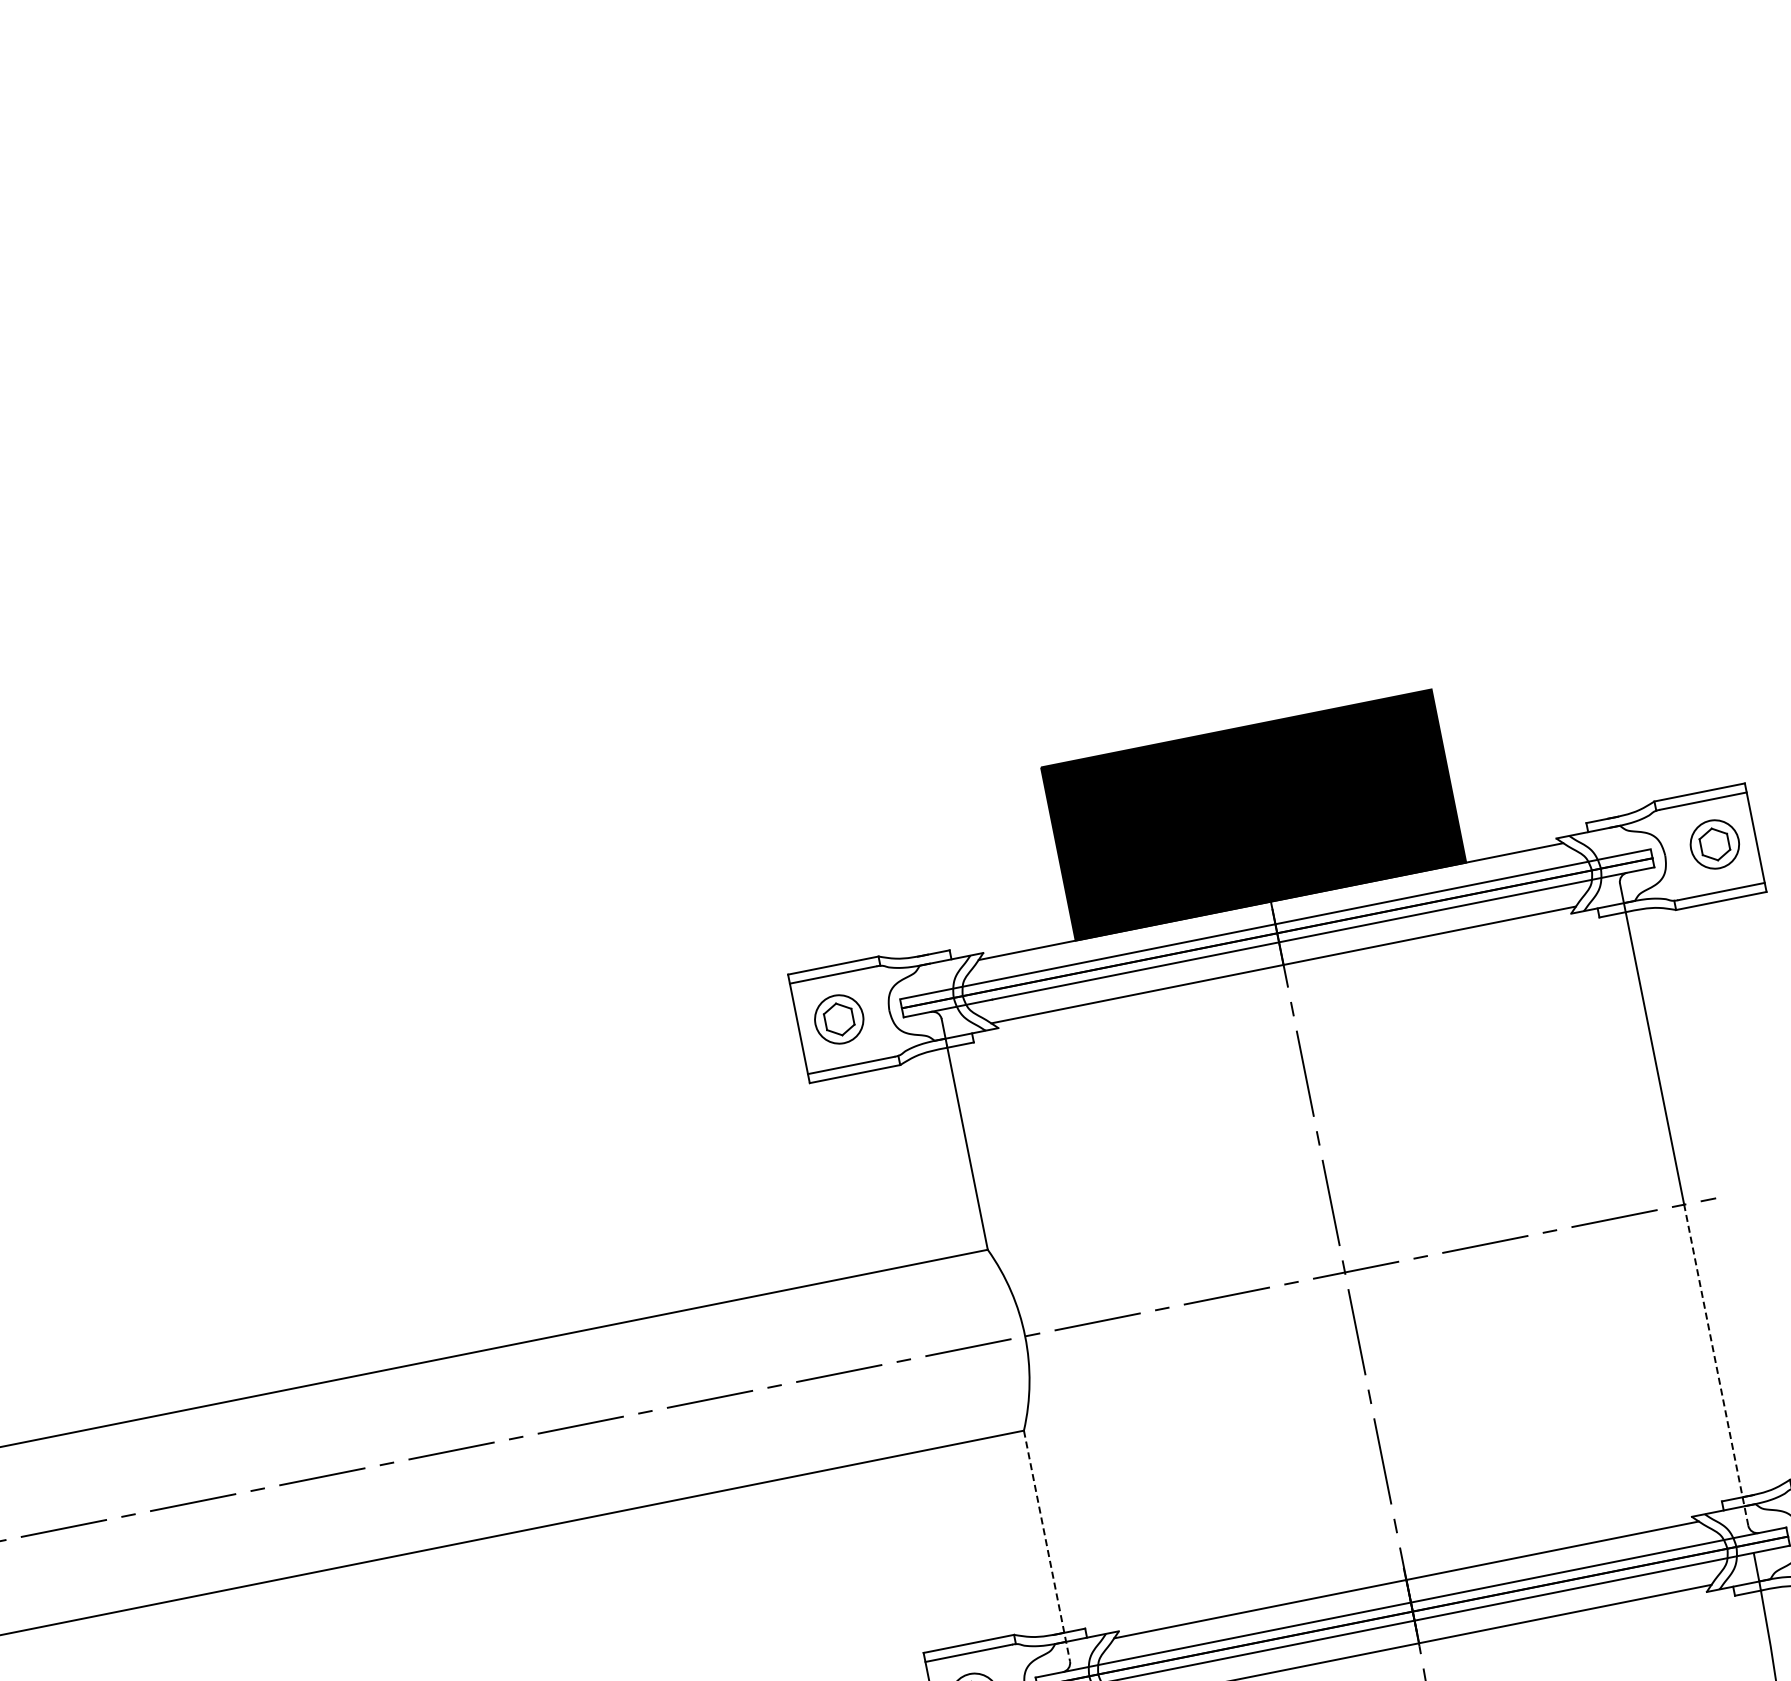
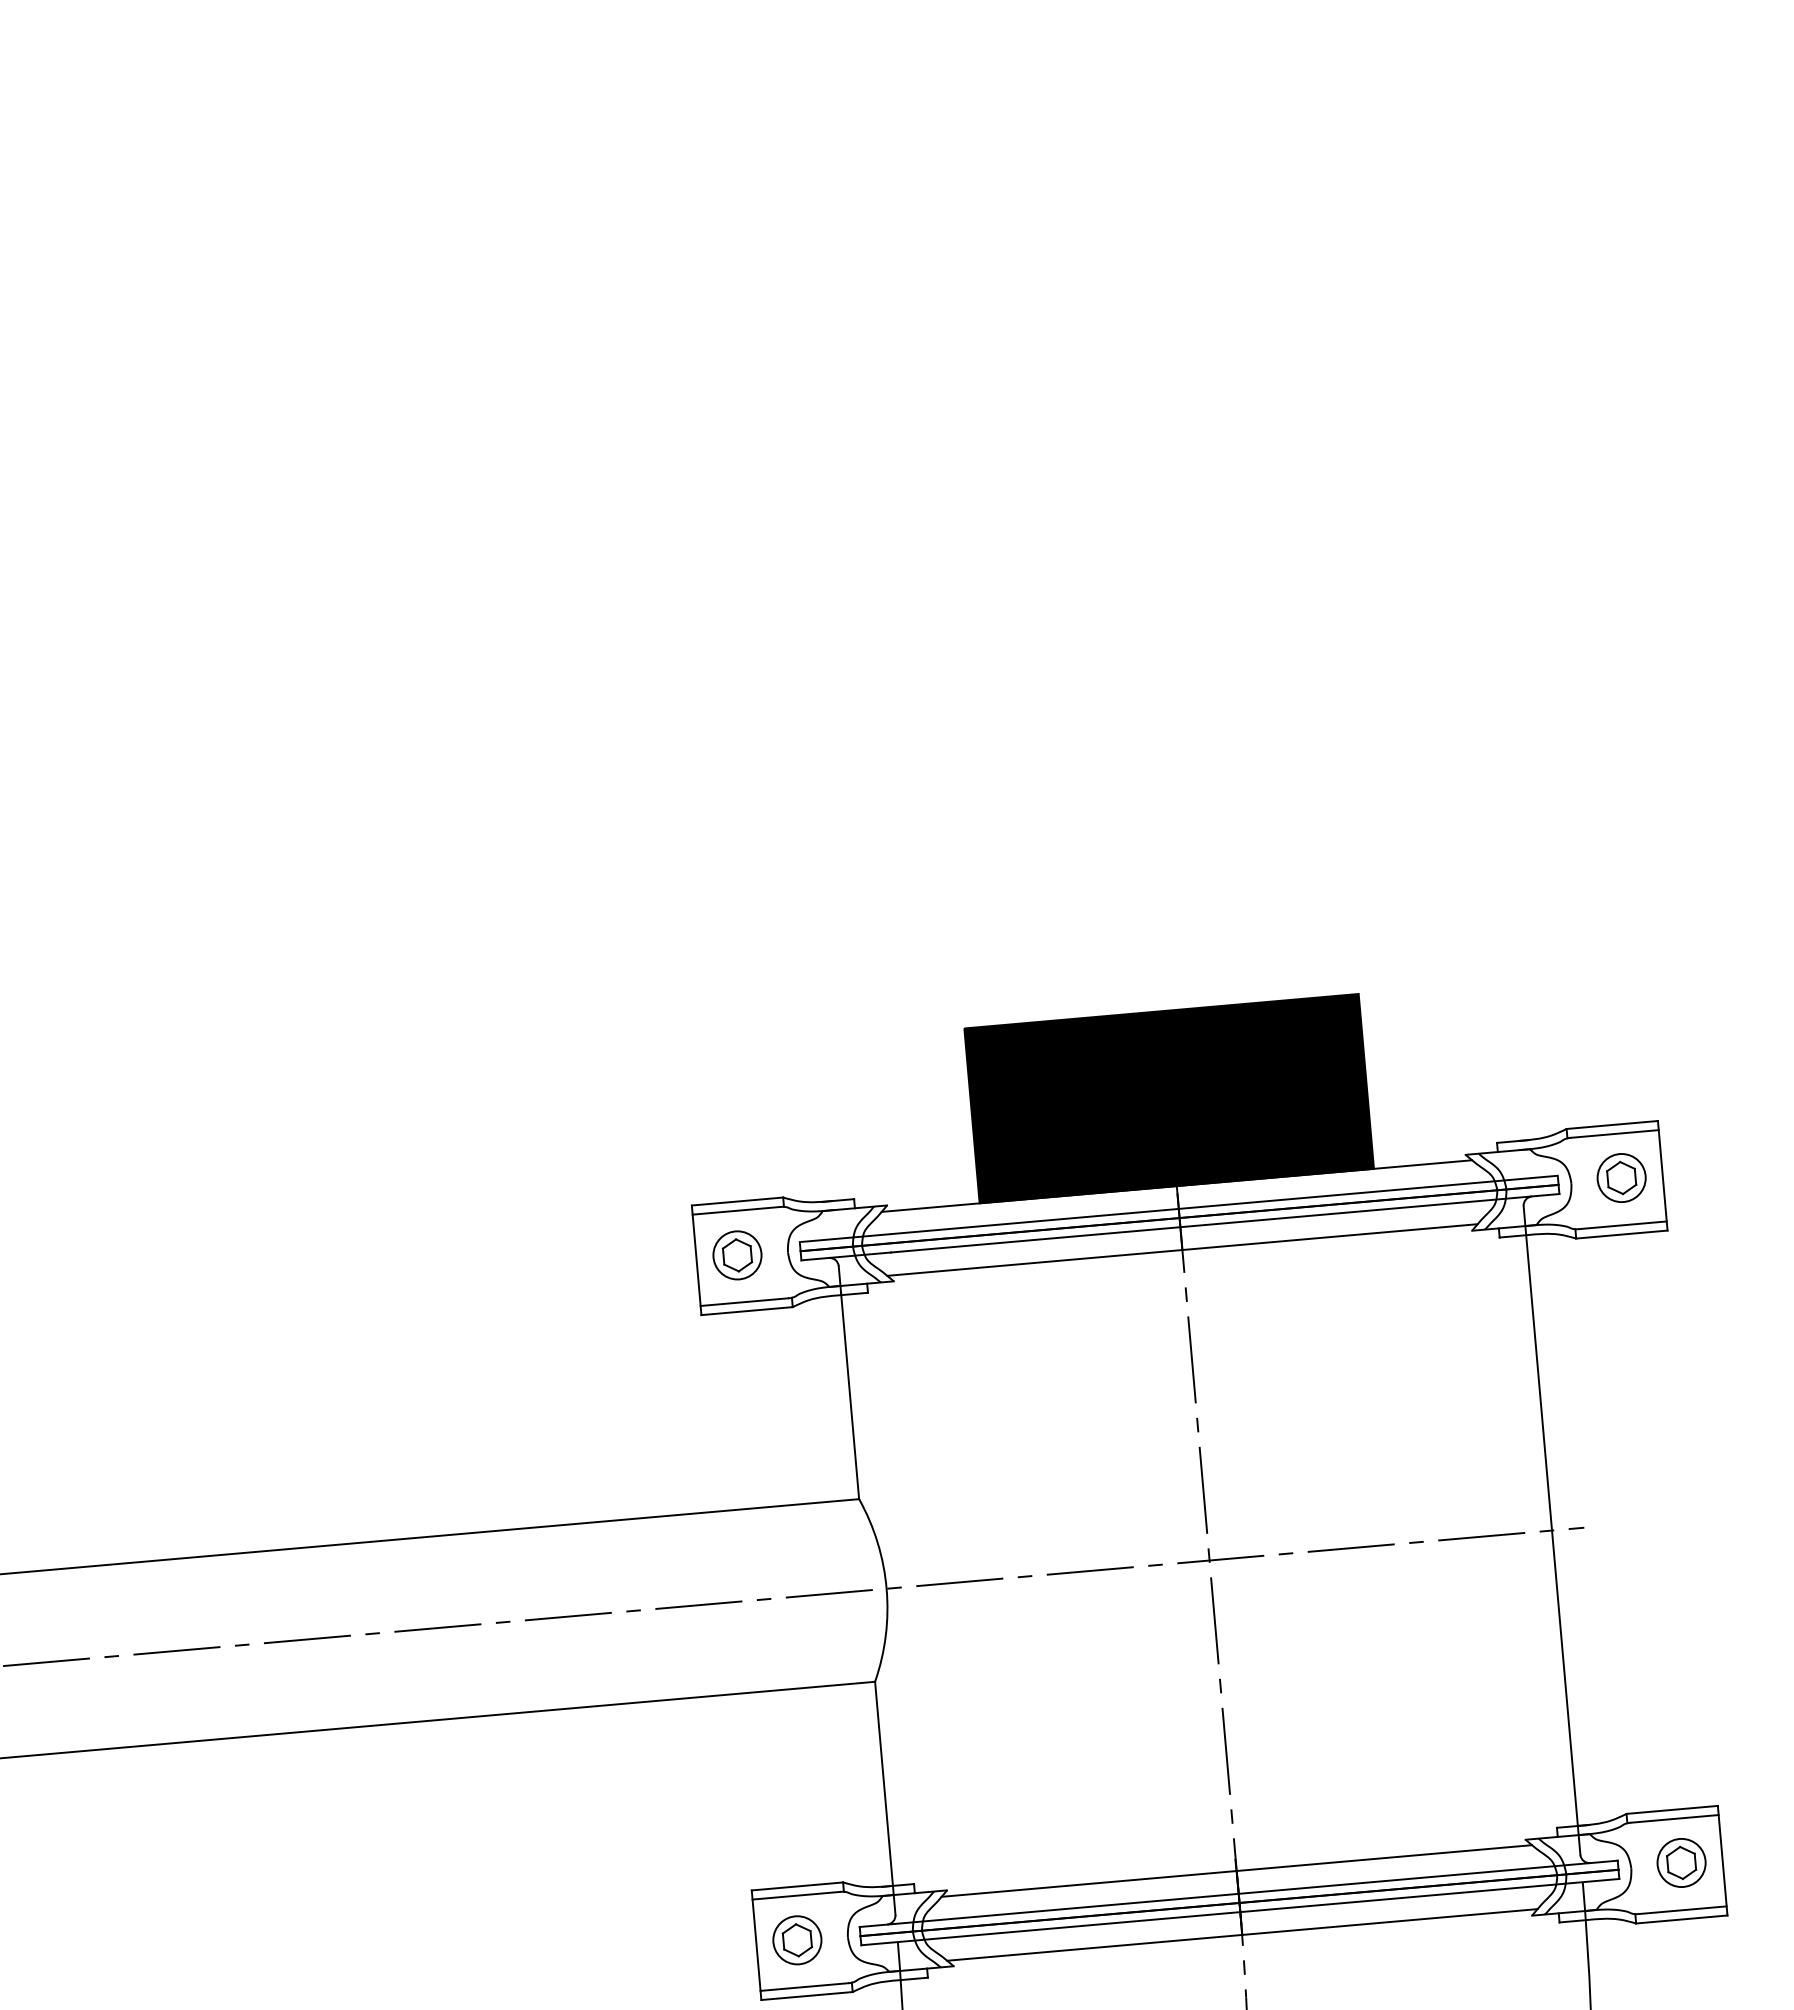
line: (1716, 1365) -> (1566, 1692), dashed -> solid
line: (1047, 1546) -> (885, 1798), dashed -> solid

